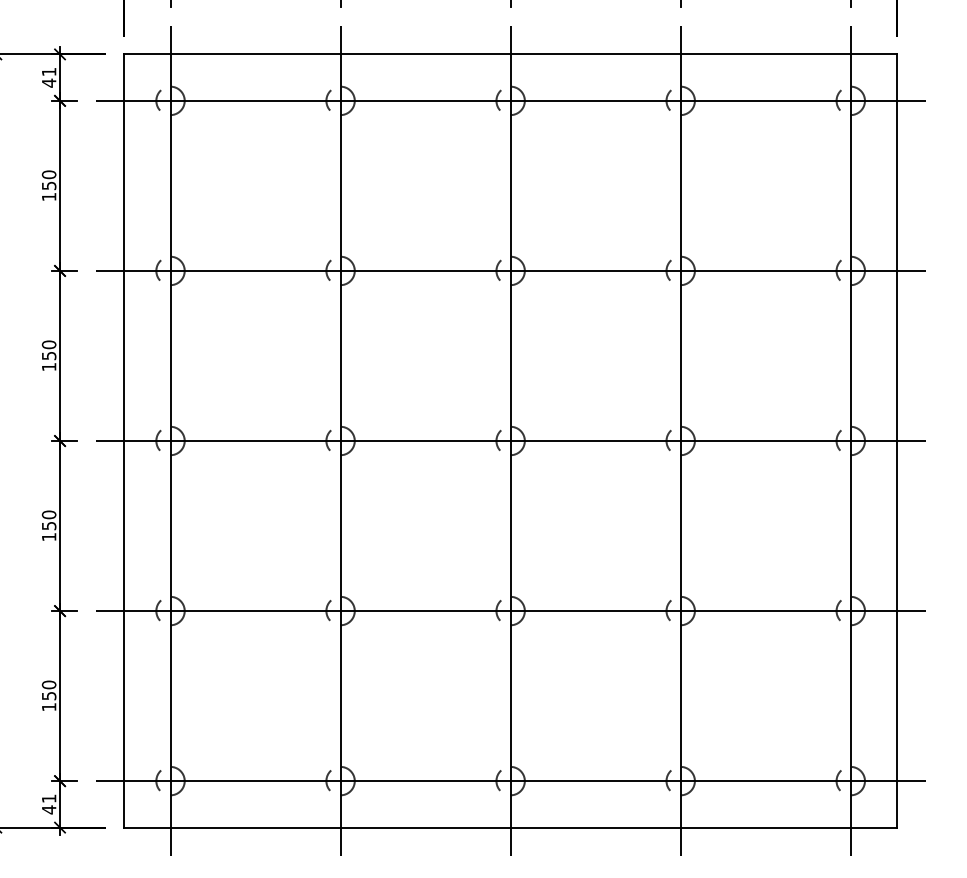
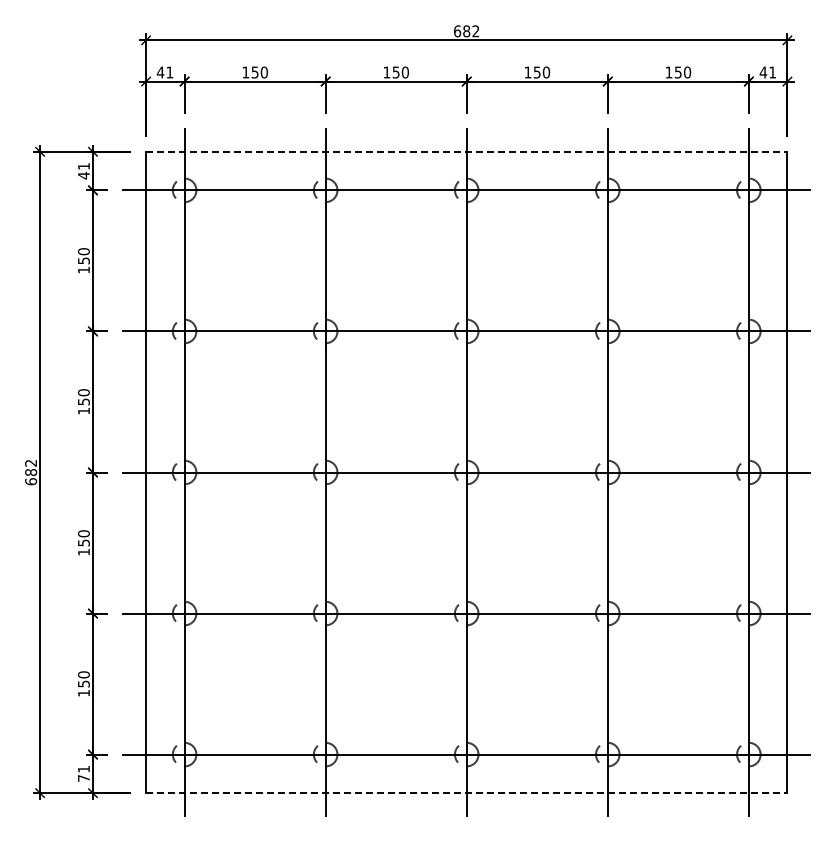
line: (510, 54) -> (466, 151), solid -> dashed
text: (48, 809) -> (83, 778), 41 -> 71
line: (510, 827) -> (466, 793), solid -> dashed

